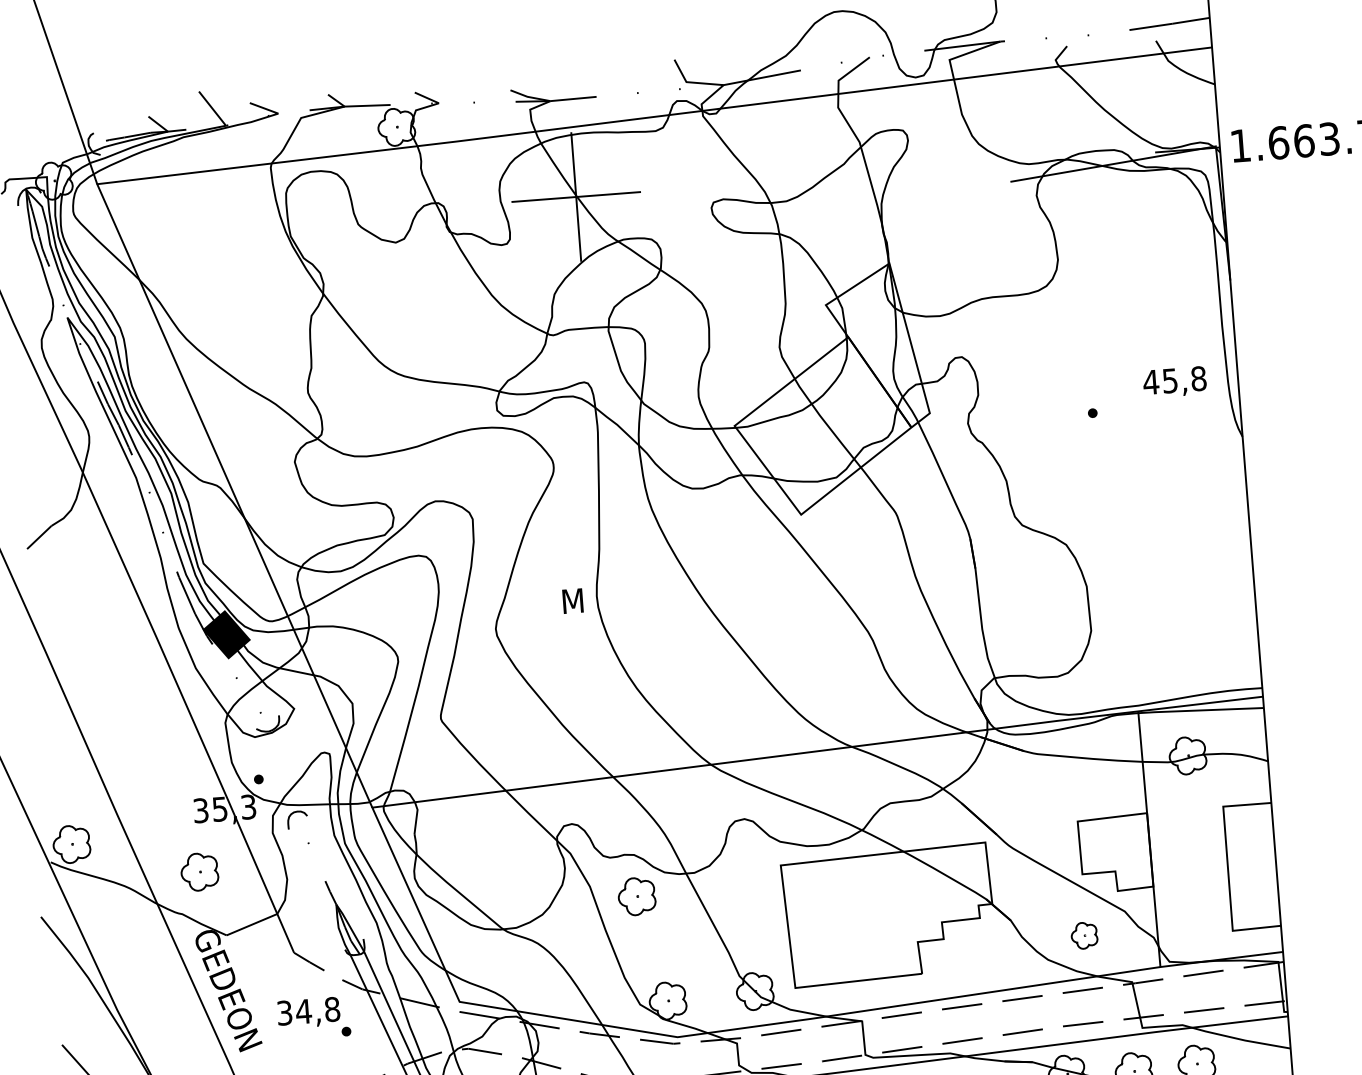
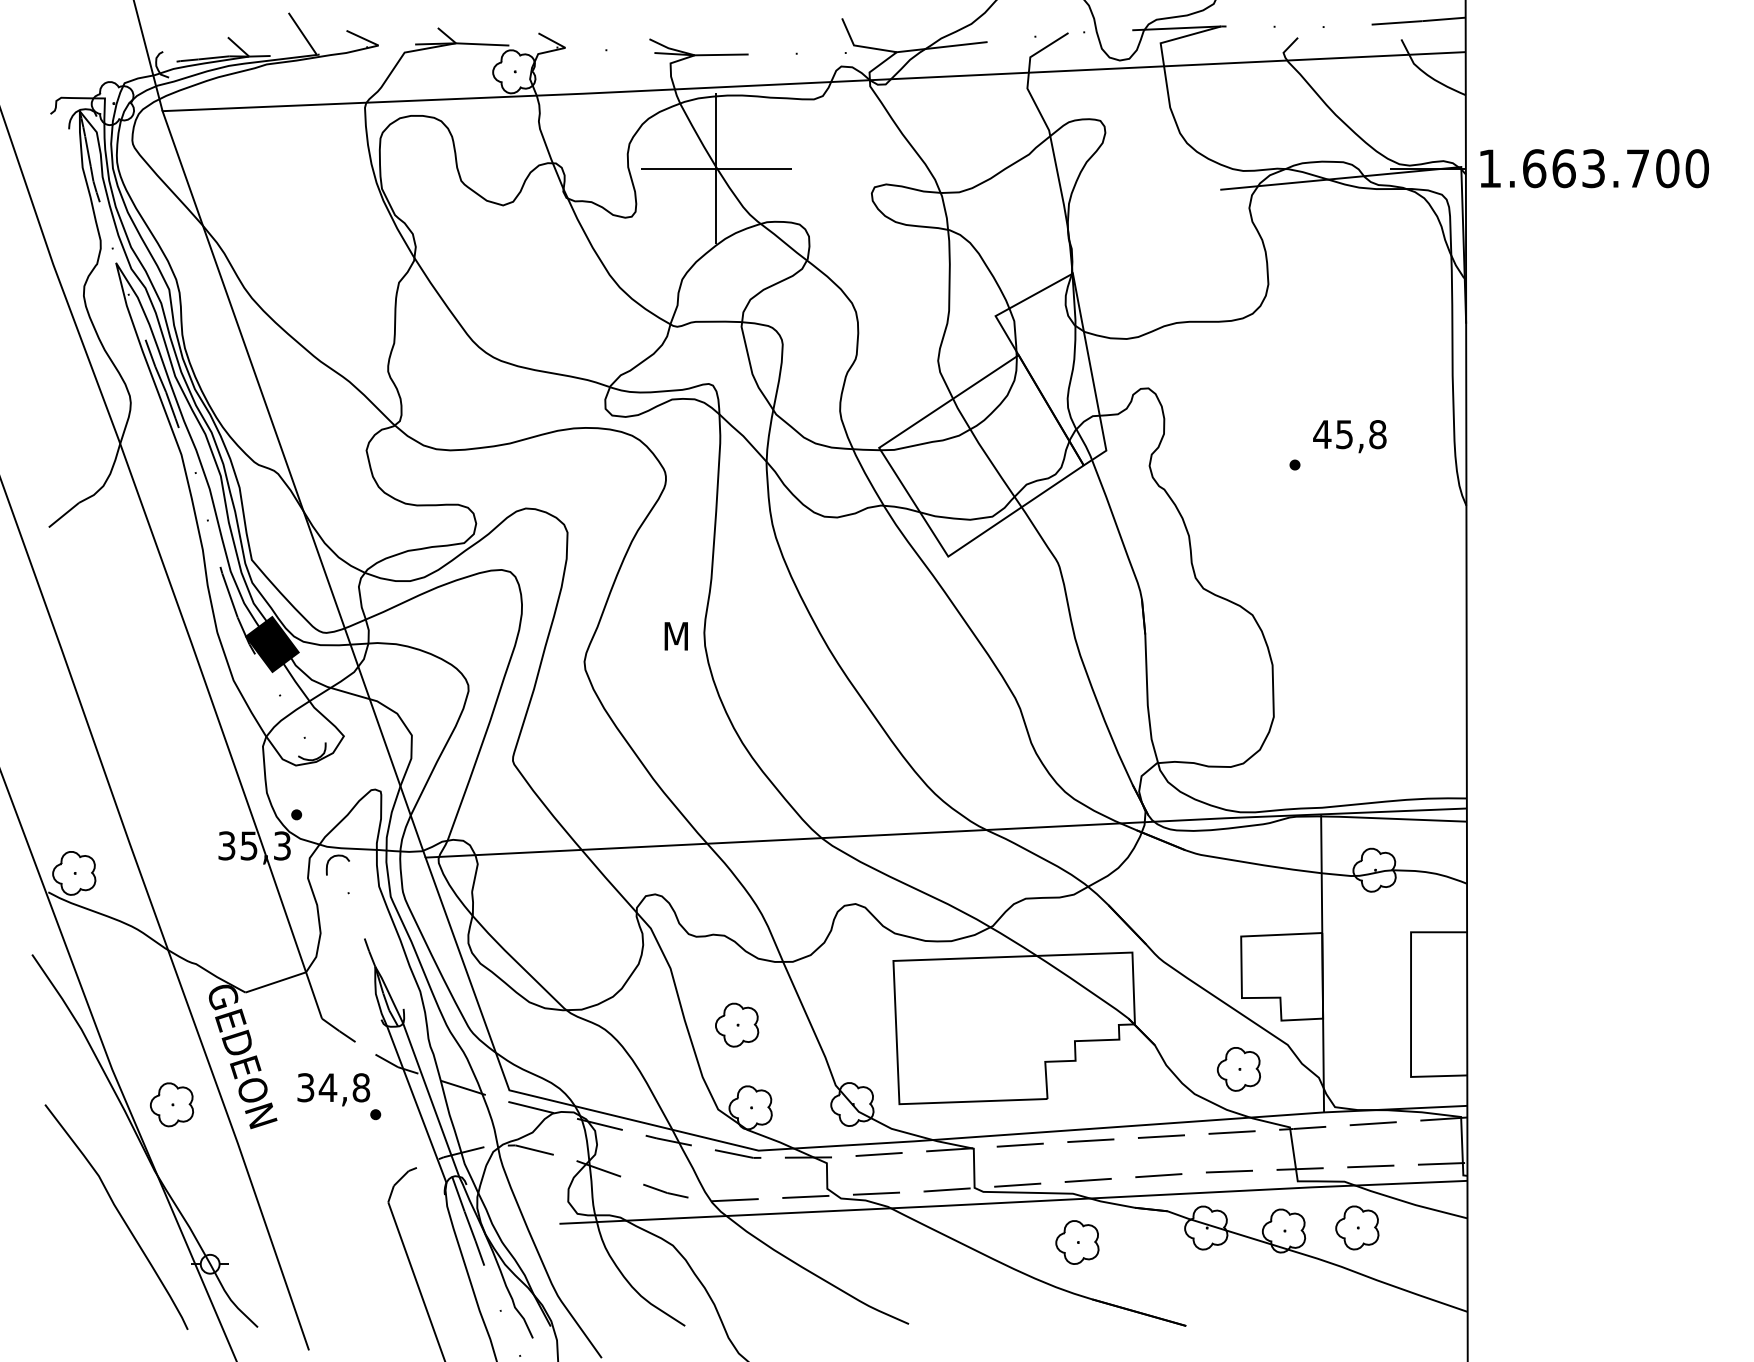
text: (1174, 382) -> (1349, 436), moved
part: (199, 871) -> (171, 1104), moved
part: (637, 895) -> (737, 1024), moved
part: (1084, 935) -> (1238, 1069), size x1.43

